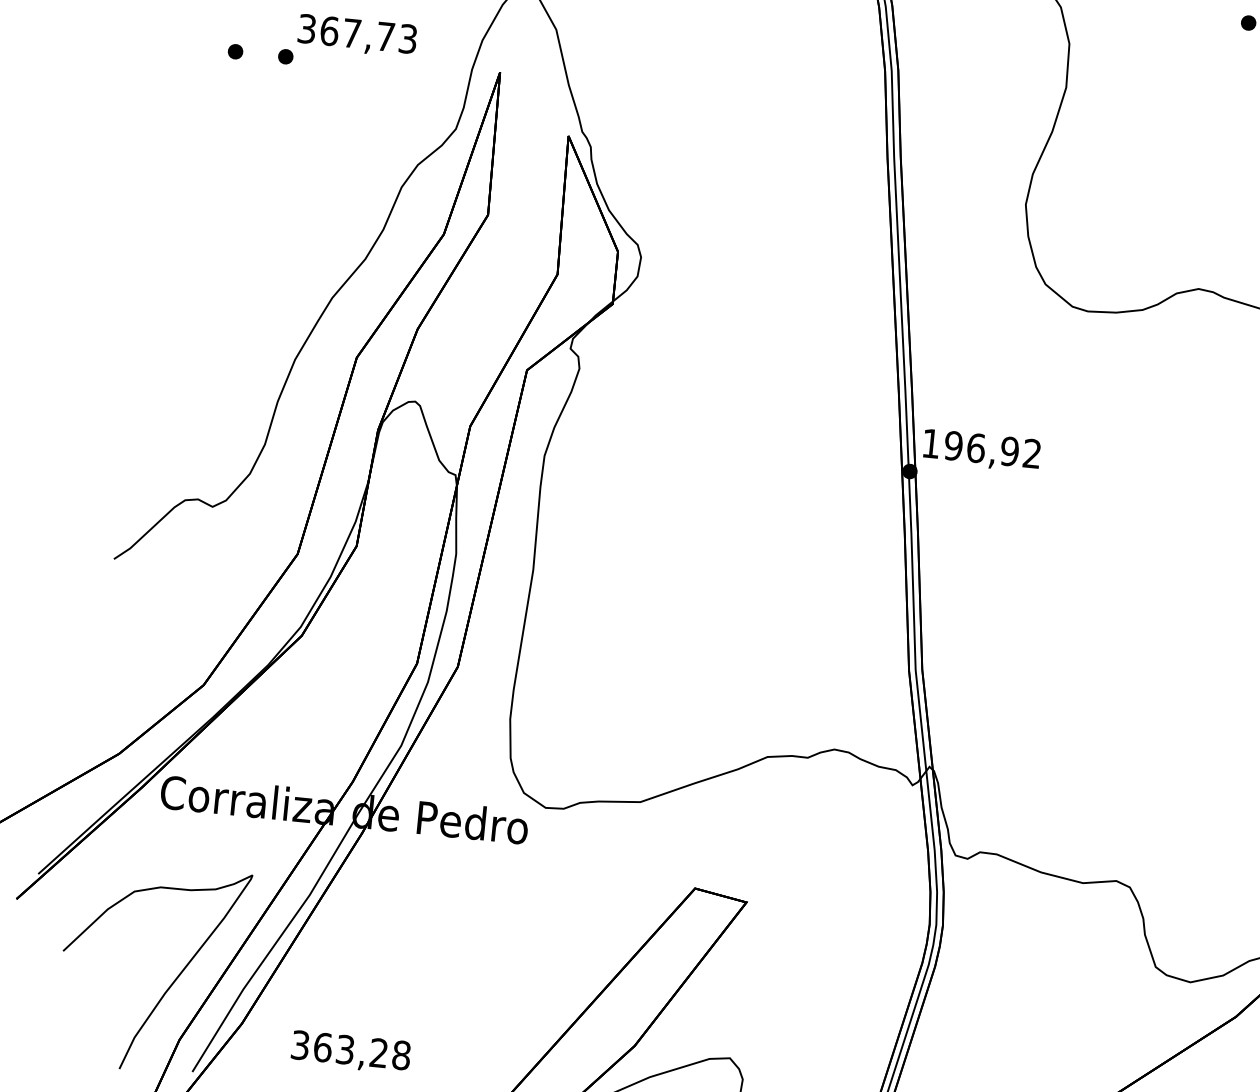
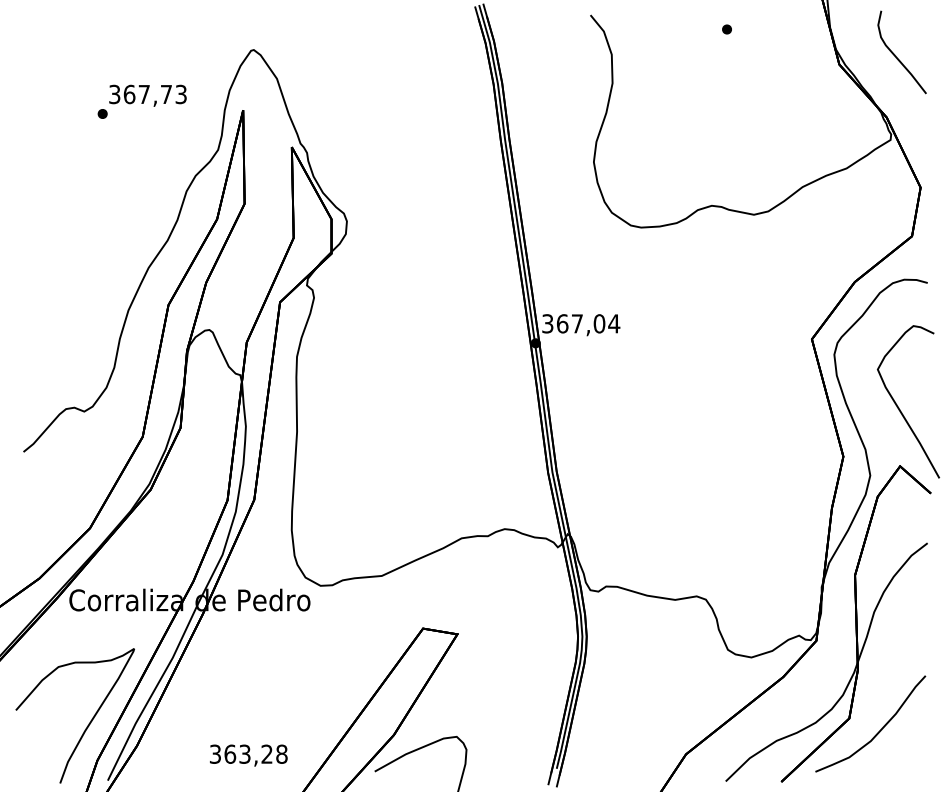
part: (235, 50) -> (69, 113), removed
text: (982, 448) -> (581, 323), 196,92 -> 367,04
text: (350, 1052) -> (248, 755), moved

